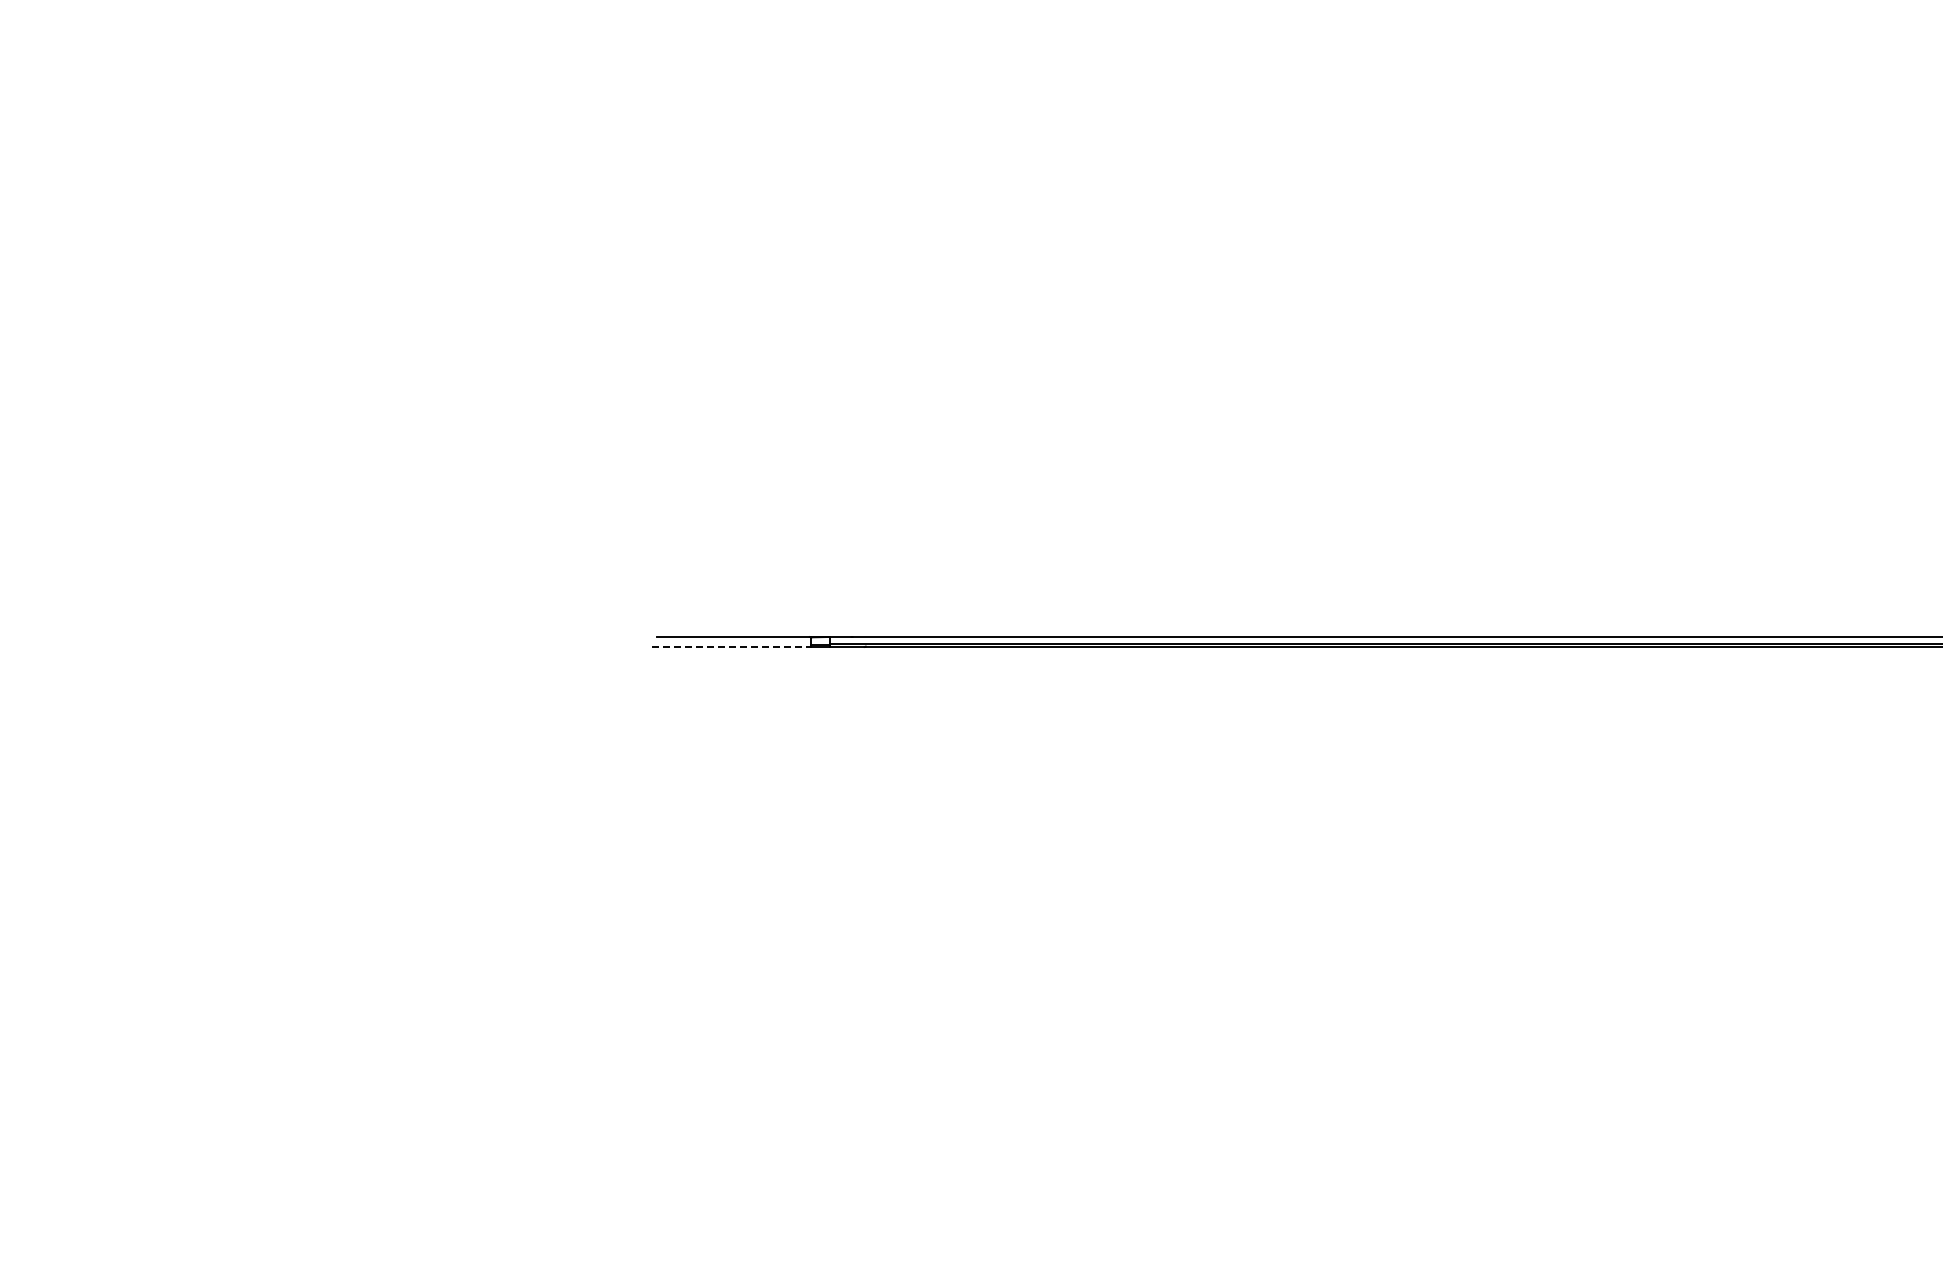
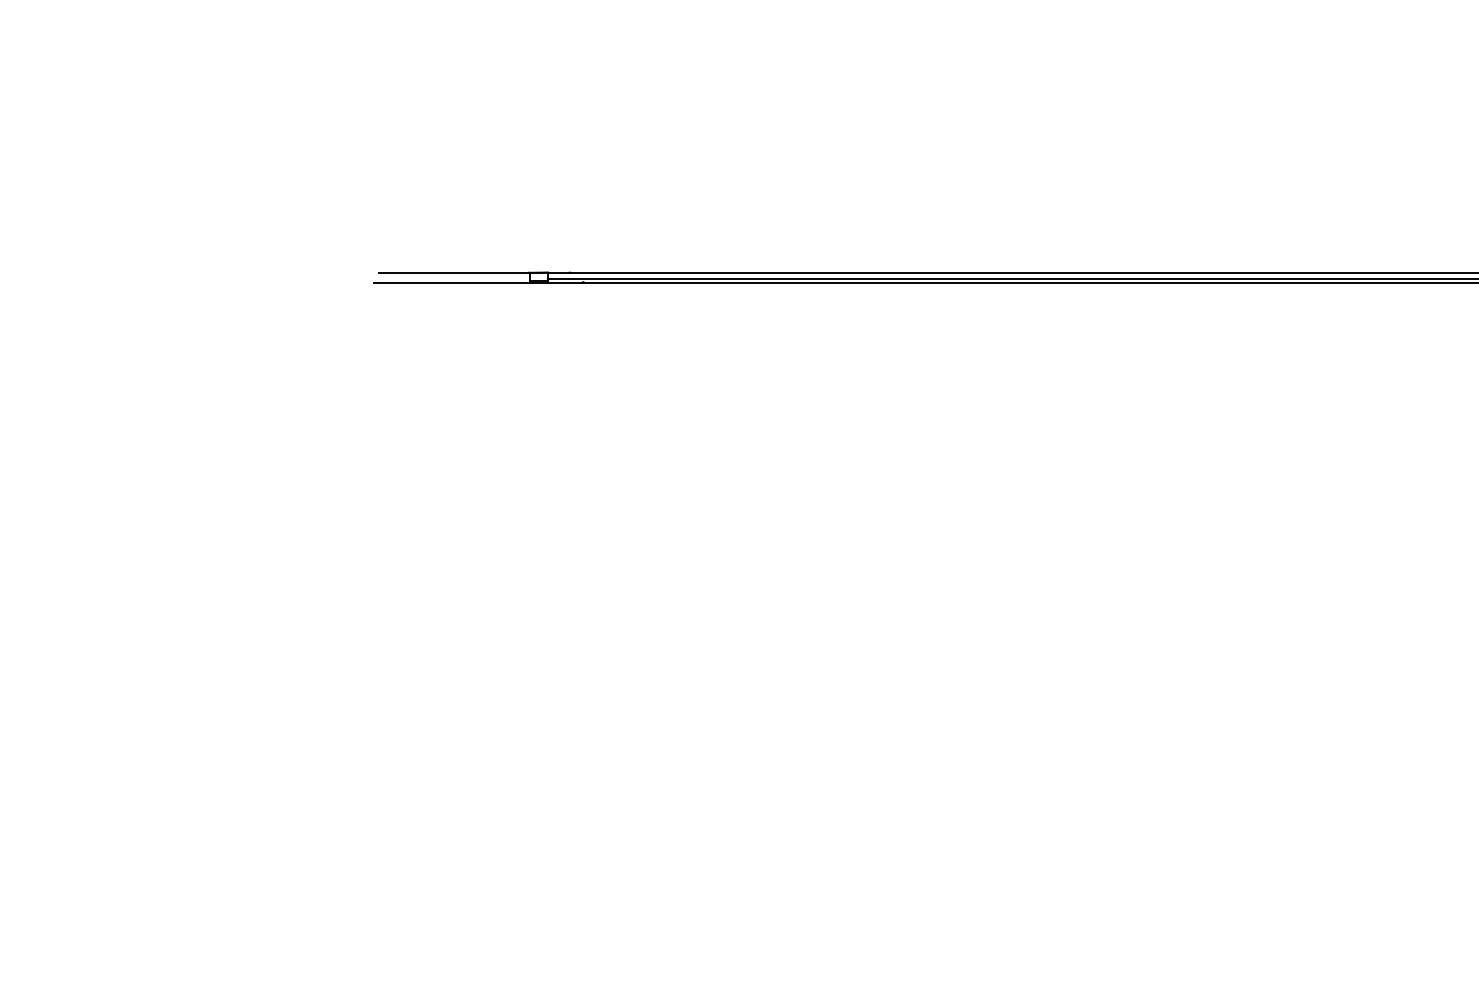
line: (731, 647) -> (451, 283), dashed -> solid

